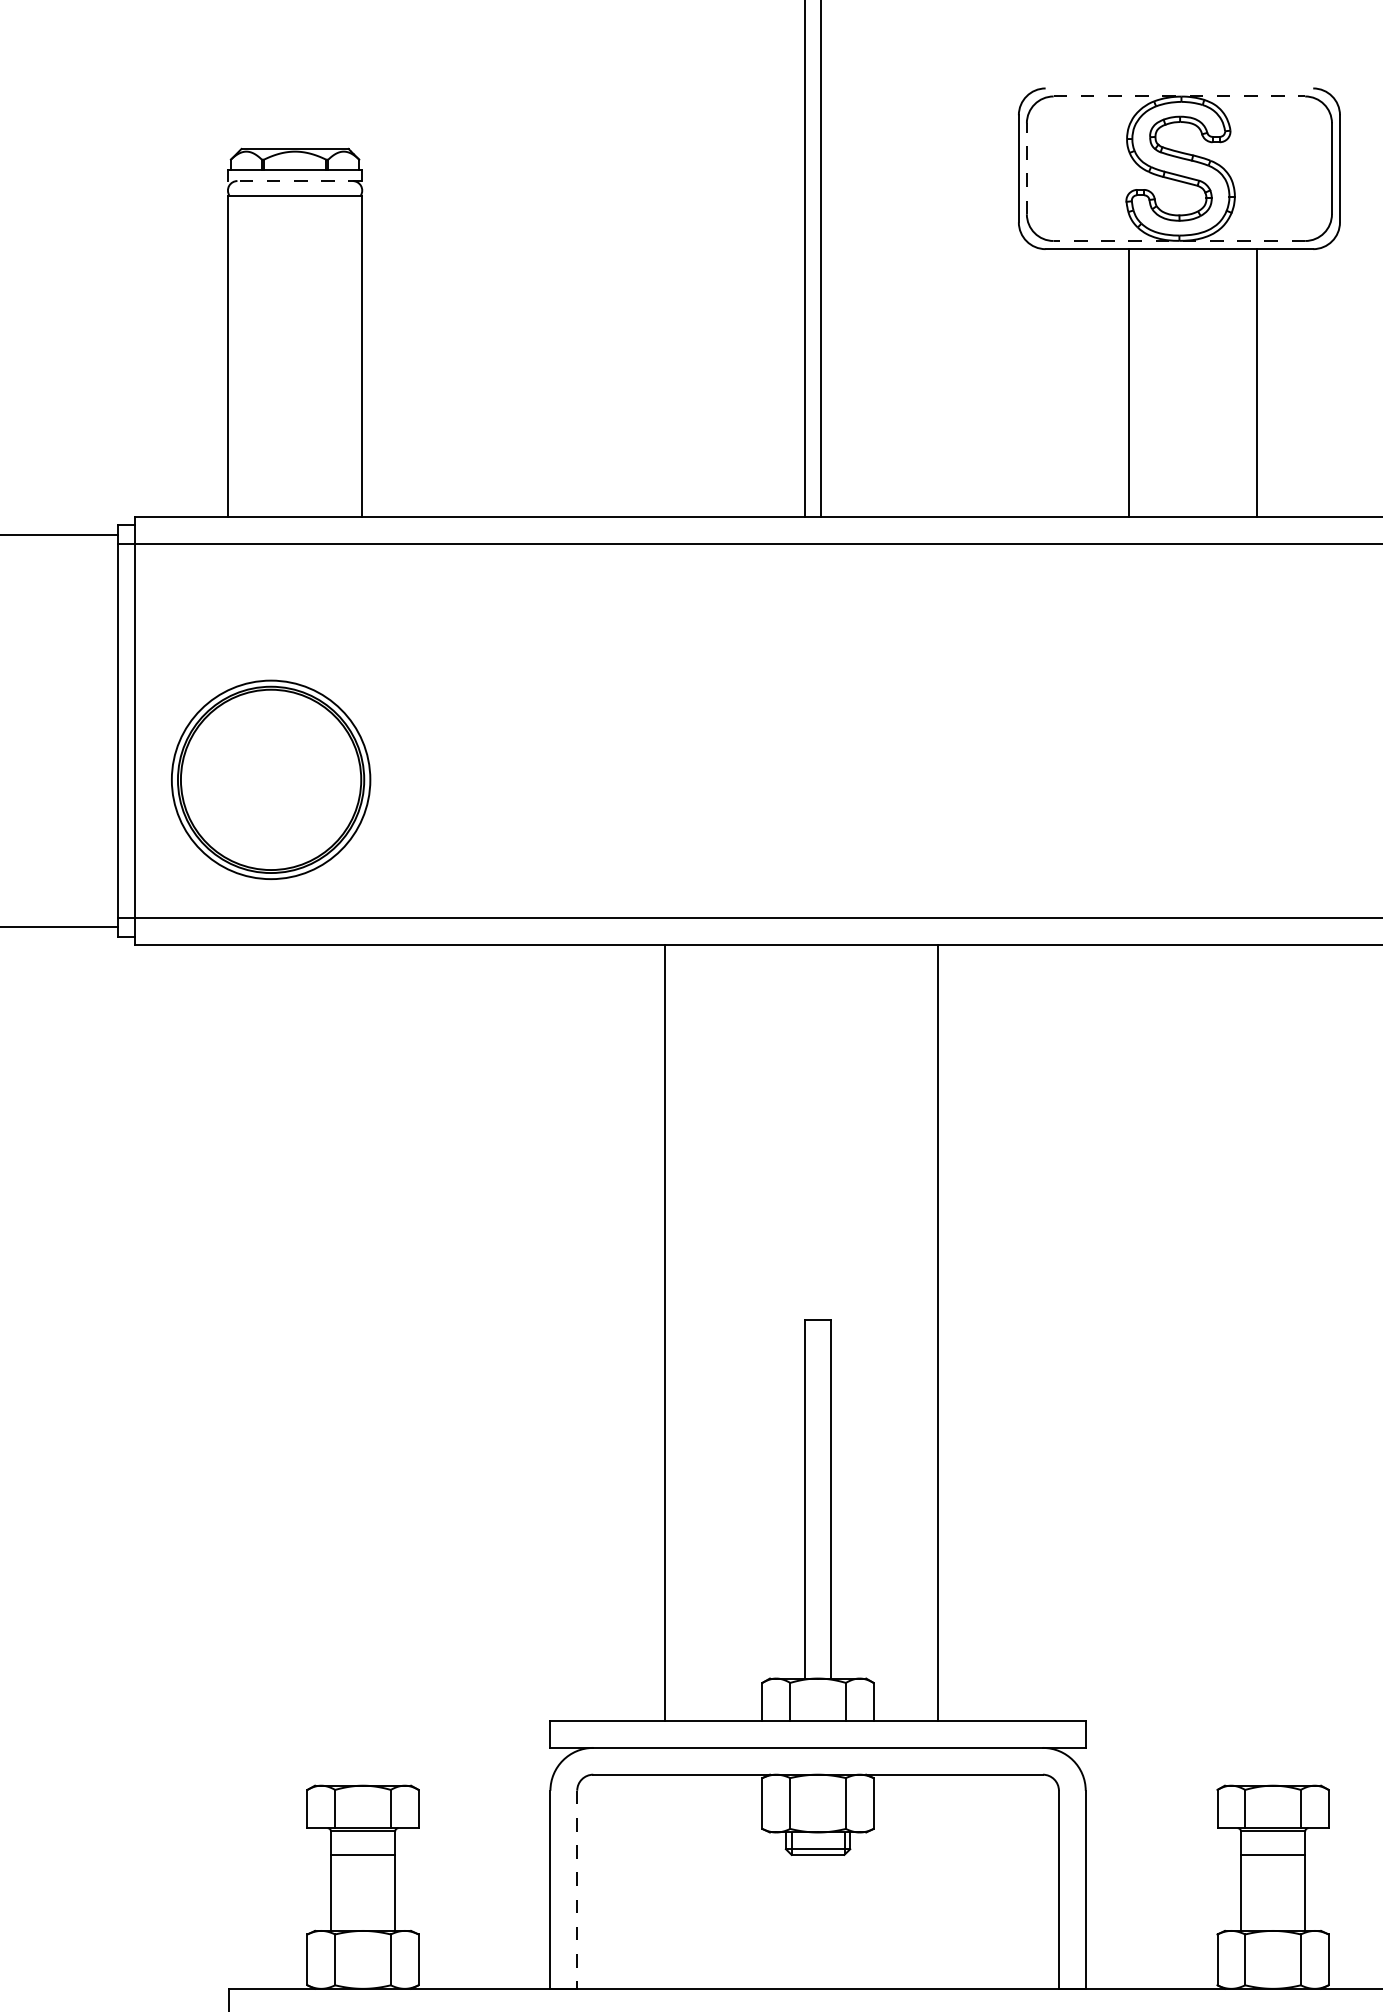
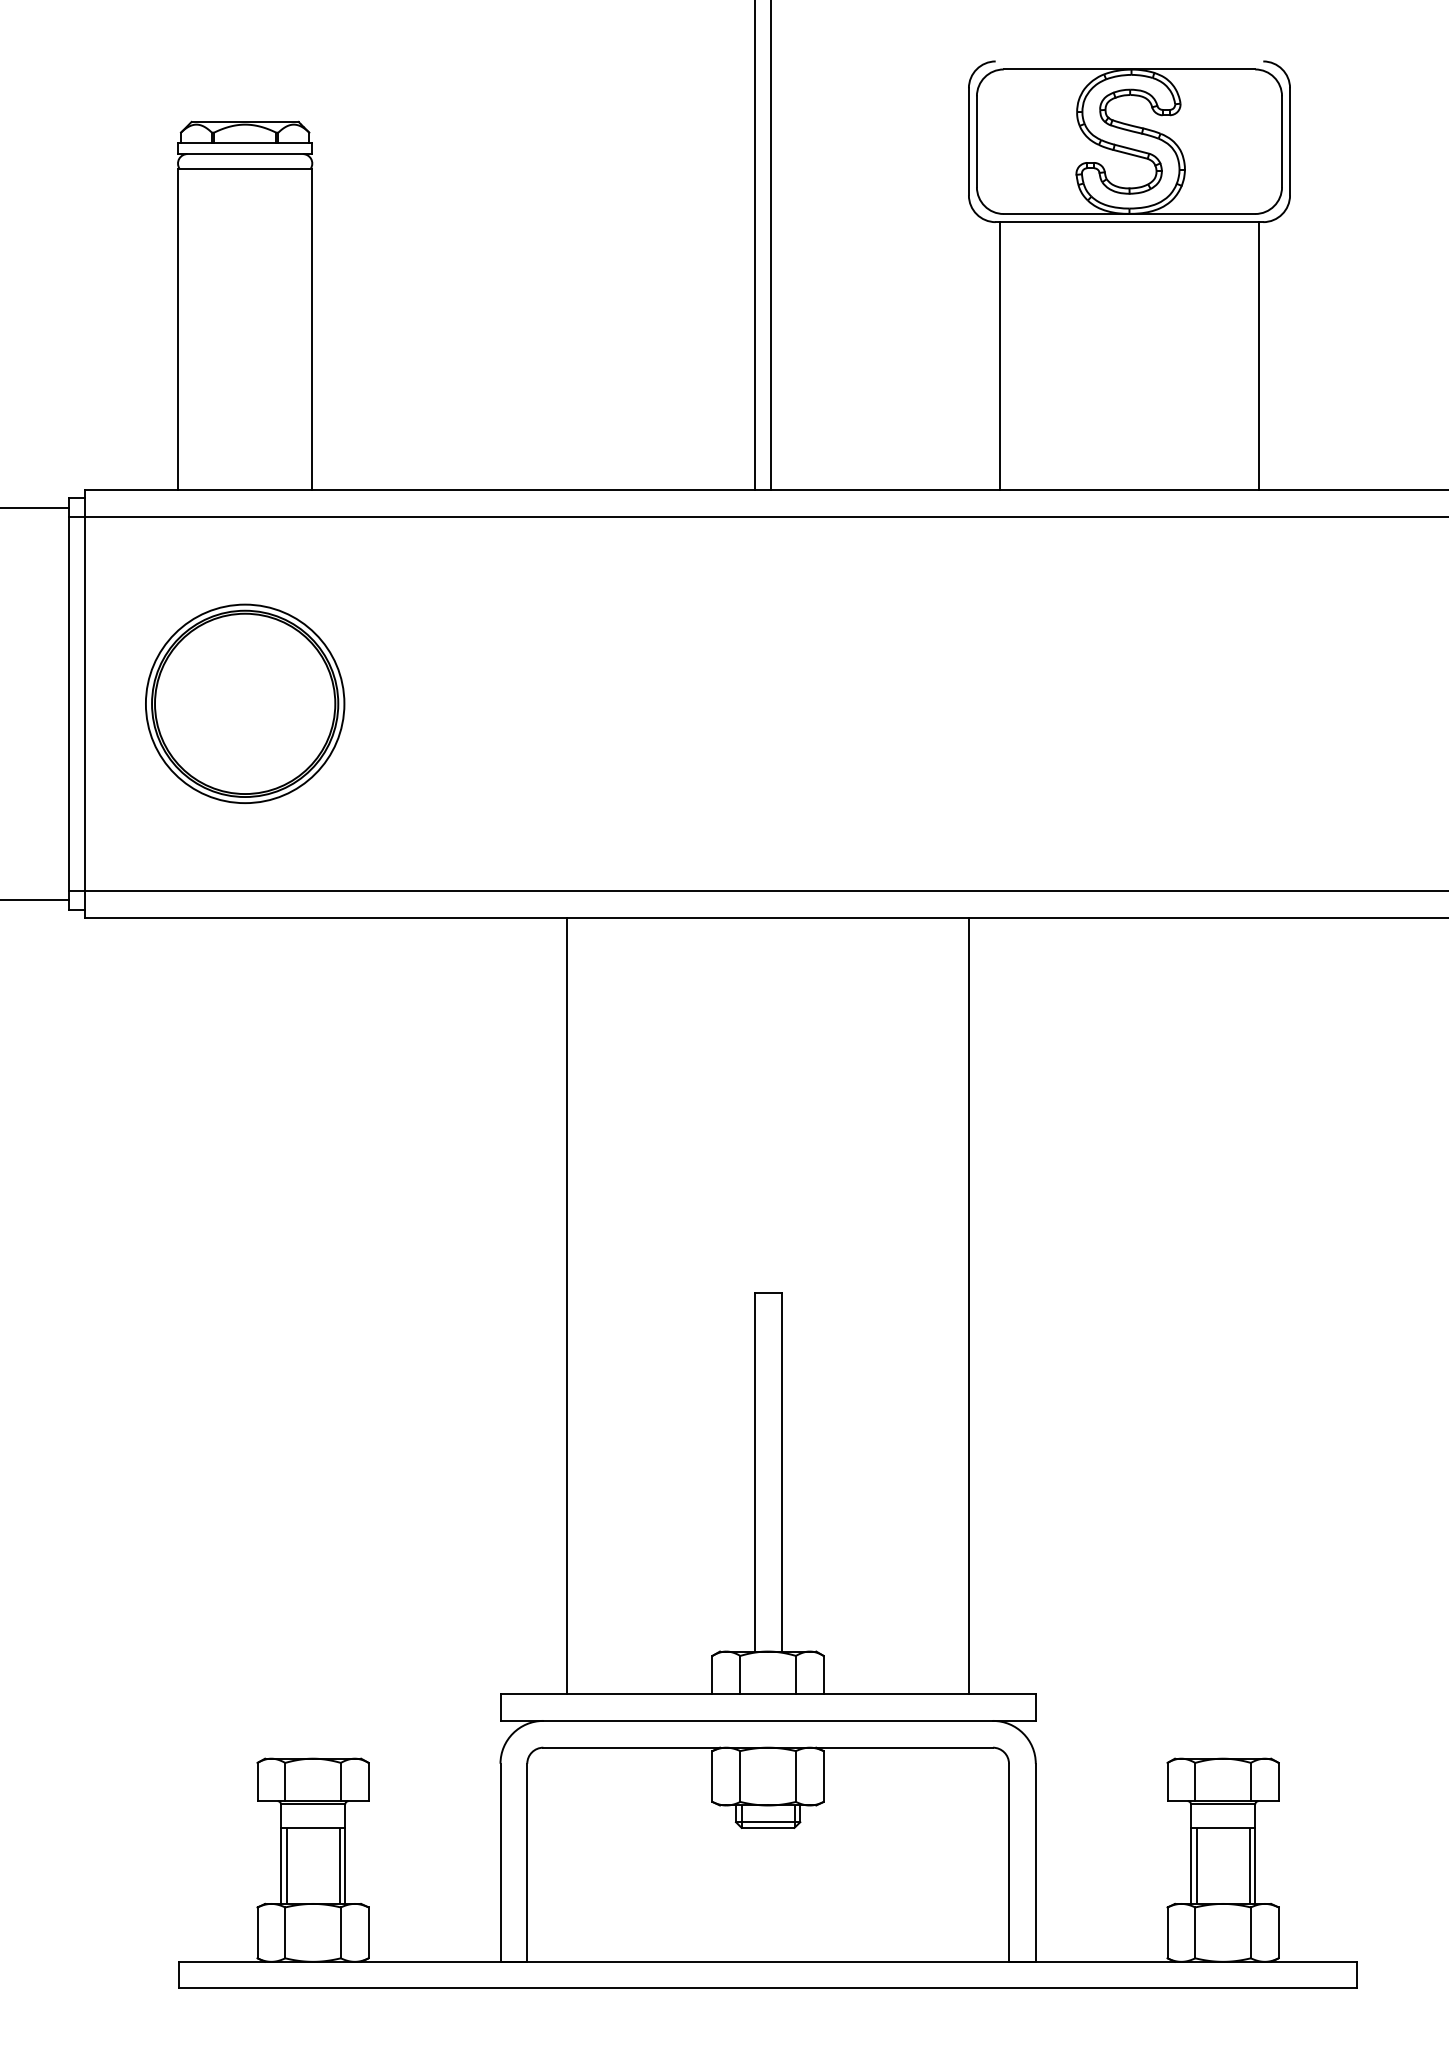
line: (1179, 96) -> (1129, 69), dashed -> solid
line: (1026, 168) -> (976, 141), dashed -> solid
line: (295, 181) -> (245, 154), dashed -> solid
line: (1179, 241) -> (1129, 214), dashed -> solid
line: (1129, 382) -> (1000, 355), moved
line: (1256, 382) -> (1258, 355), moved
part: (271, 779) -> (245, 703), moved
line: (665, 1332) -> (567, 1305), moved
line: (937, 1332) -> (968, 1305), moved
line: (577, 1890) -> (527, 1863), dashed -> solid
line: (336, 1892) -> (286, 1865), added
line: (389, 1892) -> (339, 1865), added
line: (1246, 1892) -> (1196, 1865), added
line: (1299, 1892) -> (1249, 1865), added

